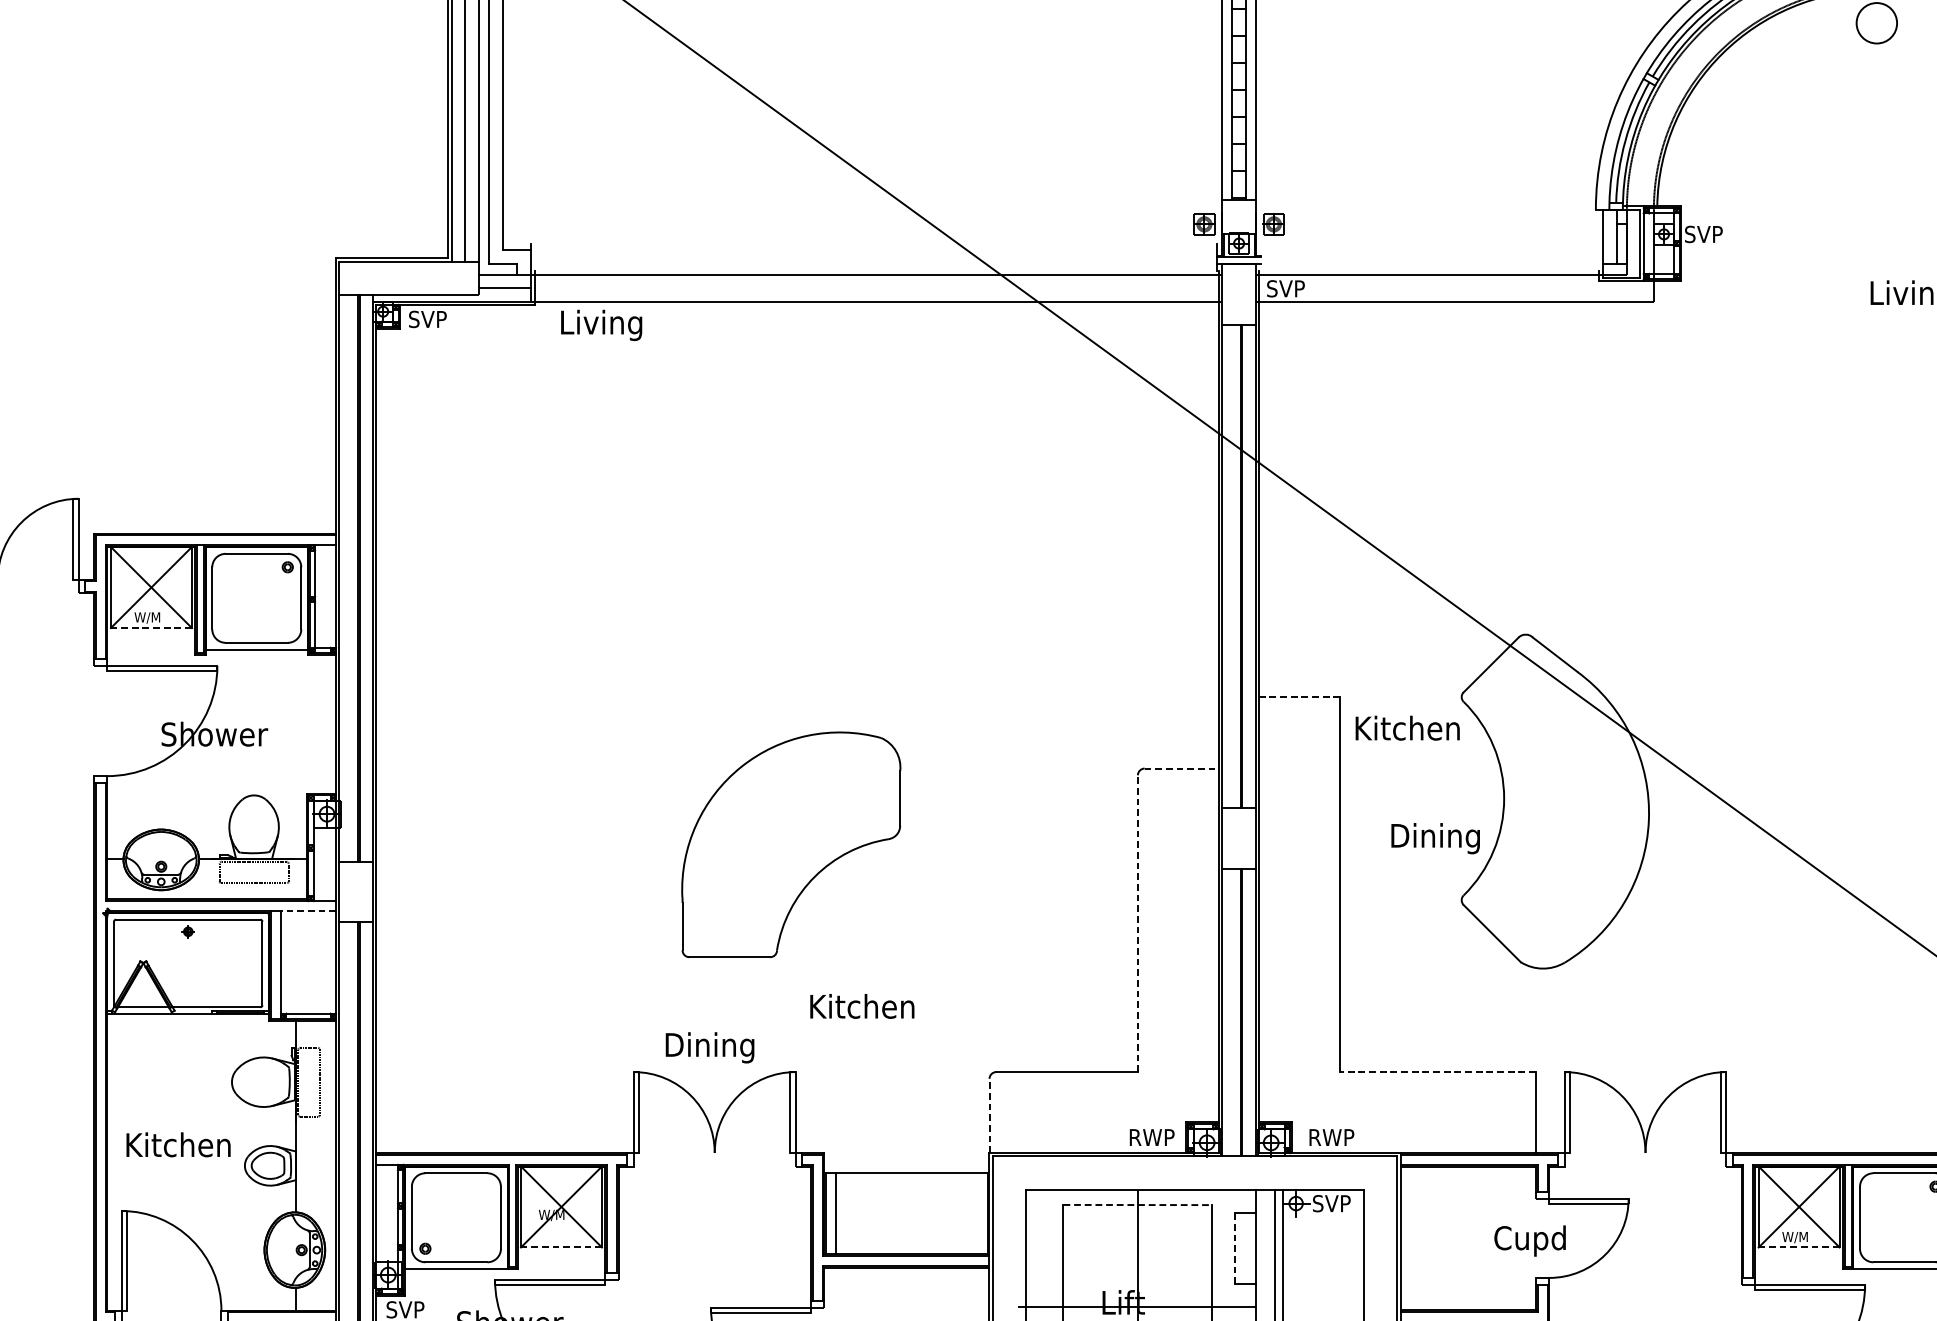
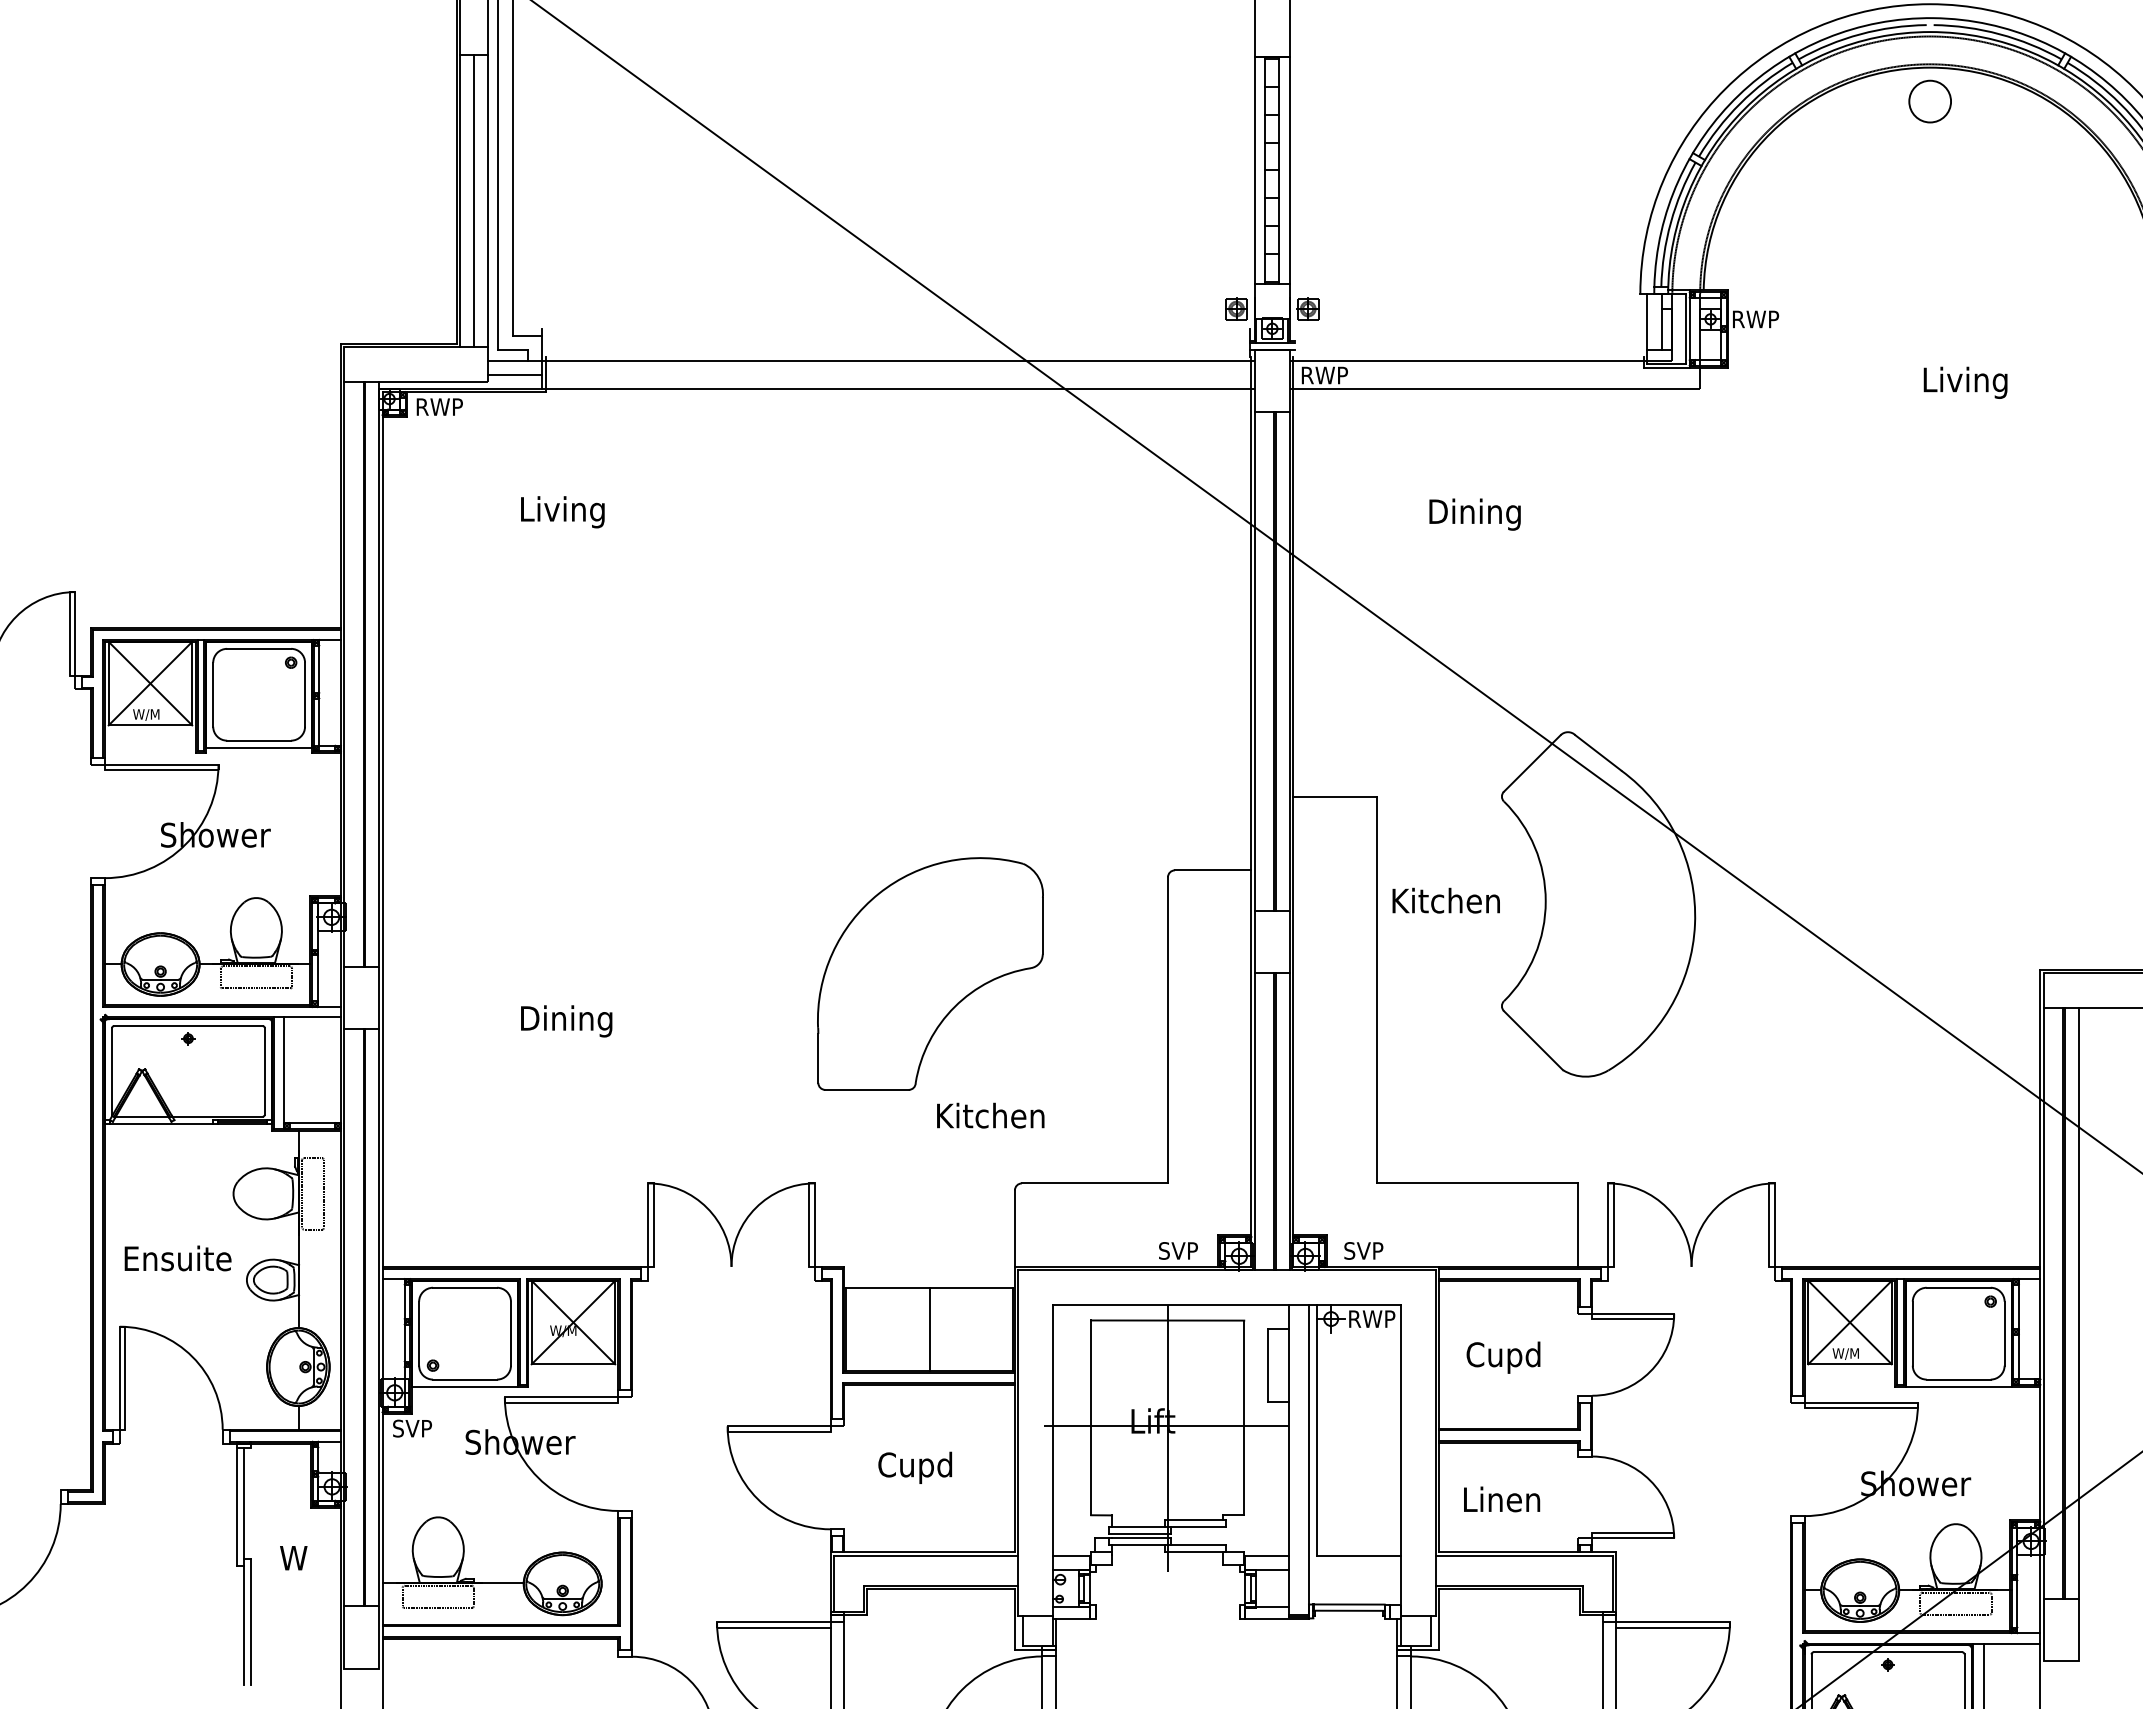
text: (1707, 234) -> (1755, 319), SVP -> RWP
text: (1289, 288) -> (1324, 375), SVP -> RWP
text: (431, 319) -> (439, 407), SVP -> RWP
text: (601, 325) -> (562, 512), moved
line: (151, 628) -> (150, 725), dashed -> solid
line: (1299, 696) -> (1334, 796), dashed -> solid
text: (1406, 727) -> (1445, 900), moved
line: (1182, 768) -> (1213, 870), dashed -> solid
text: (1435, 838) -> (1474, 514), moved
part: (791, 844) -> (930, 973), moved
line: (308, 911) -> (312, 1017), dashed -> solid
line: (1137, 922) -> (1167, 1029), dashed -> solid
text: (862, 1006) -> (990, 1115), moved
text: (709, 1047) -> (566, 1021), moved
line: (1437, 1072) -> (1477, 1183), dashed -> solid
line: (989, 1115) -> (1014, 1228), dashed -> solid
text: (1151, 1137) -> (1182, 1250), RWP -> SVP
text: (1331, 1137) -> (1367, 1250), RWP -> SVP
text: (179, 1144) -> (179, 1258), Kitchen -> Ensuite
line: (1137, 1204) -> (1167, 1320), dashed -> solid
text: (1335, 1204) -> (1371, 1319), SVP -> RWP
line: (835, 1213) -> (929, 1329), moved
text: (1530, 1240) -> (1503, 1357), moved
line: (561, 1247) -> (573, 1364), dashed -> solid
line: (1799, 1247) -> (1850, 1364), dashed -> solid
line: (1234, 1248) -> (1267, 1365), dashed -> solid

